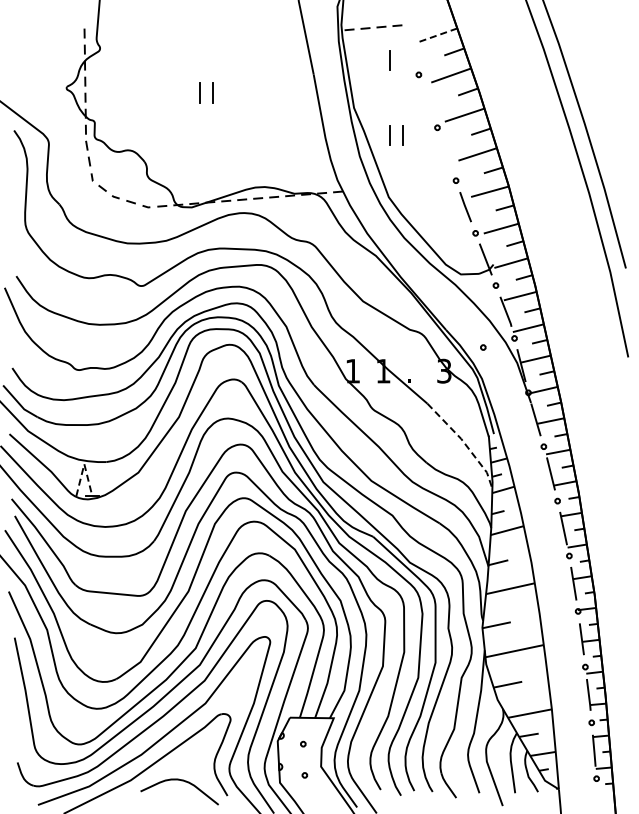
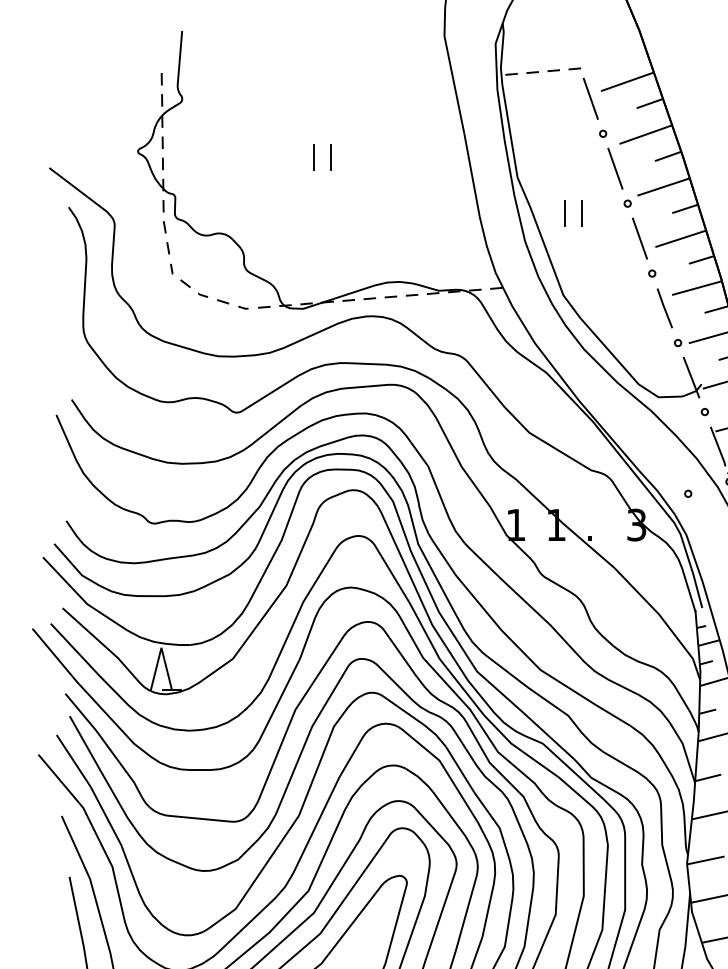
line: (436, 35) -> (626, 81), dashed -> solid
line: (409, 48) -> (590, 98), added
line: (389, 60) -> (564, 114), removed
line: (427, 101) -> (614, 168), added
line: (446, 154) -> (639, 238), added
line: (464, 443) -> (663, 620), dashed -> solid
line: (84, 464) -> (161, 648), dashed -> solid

